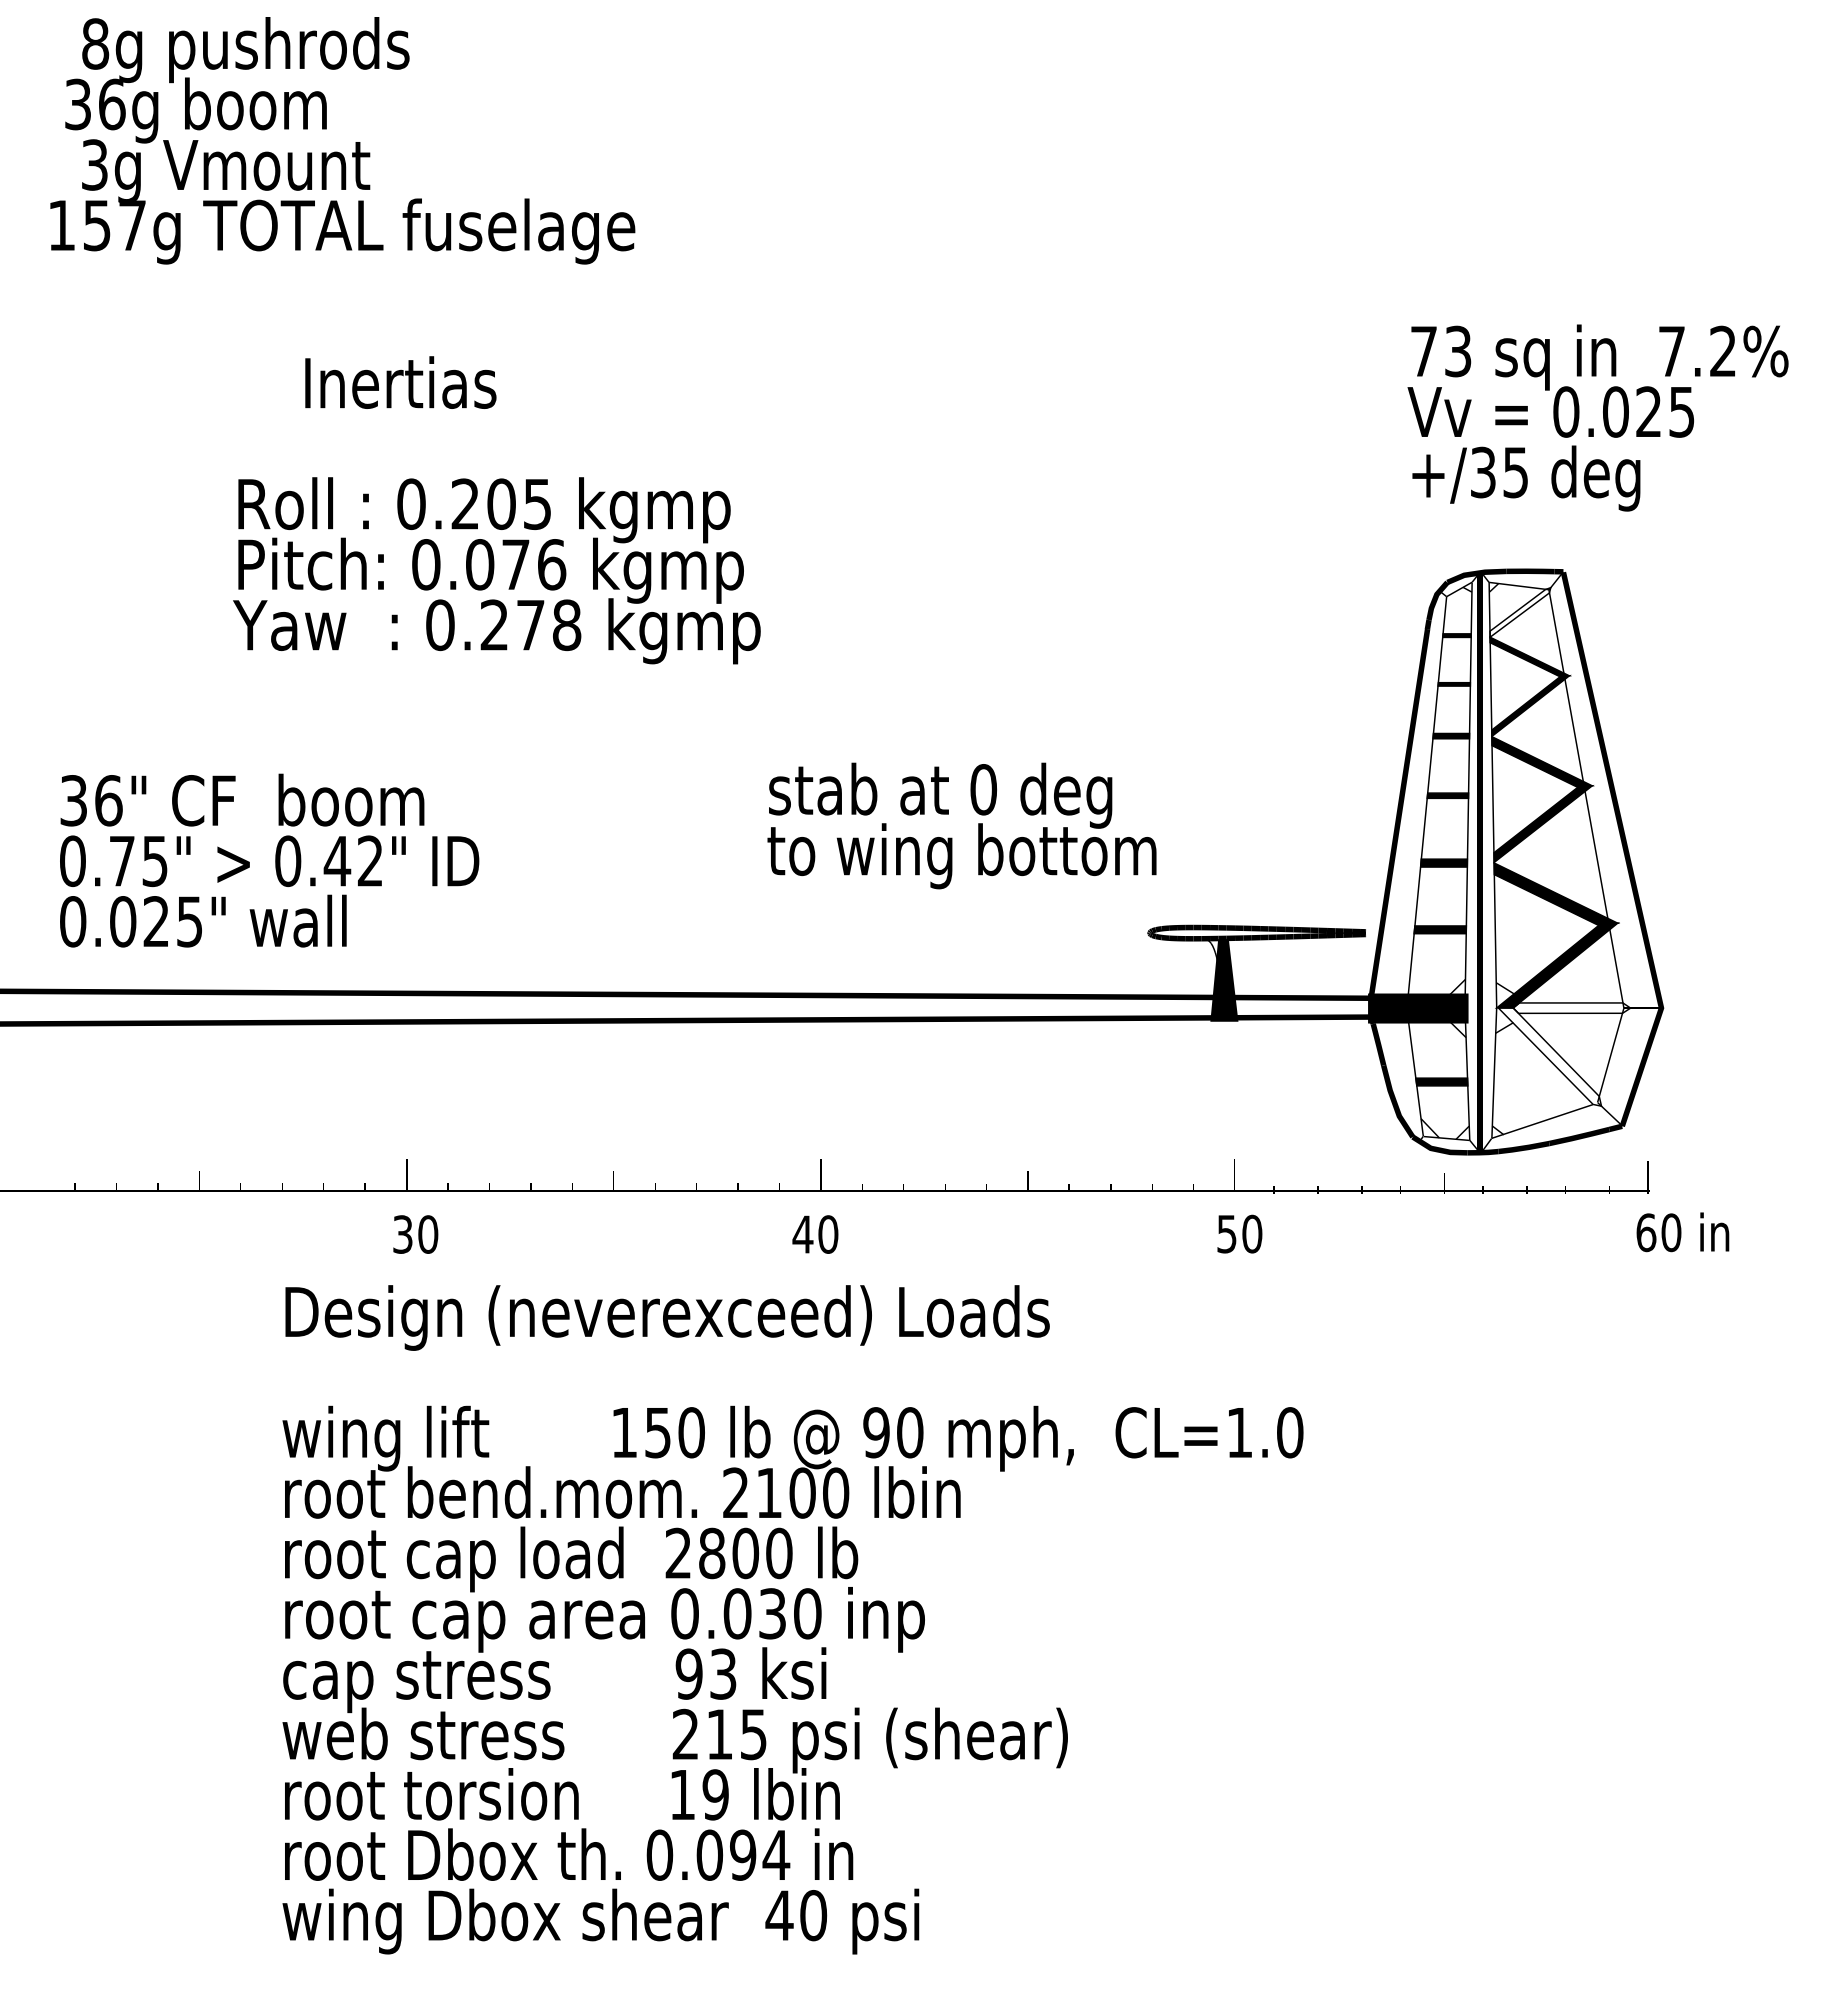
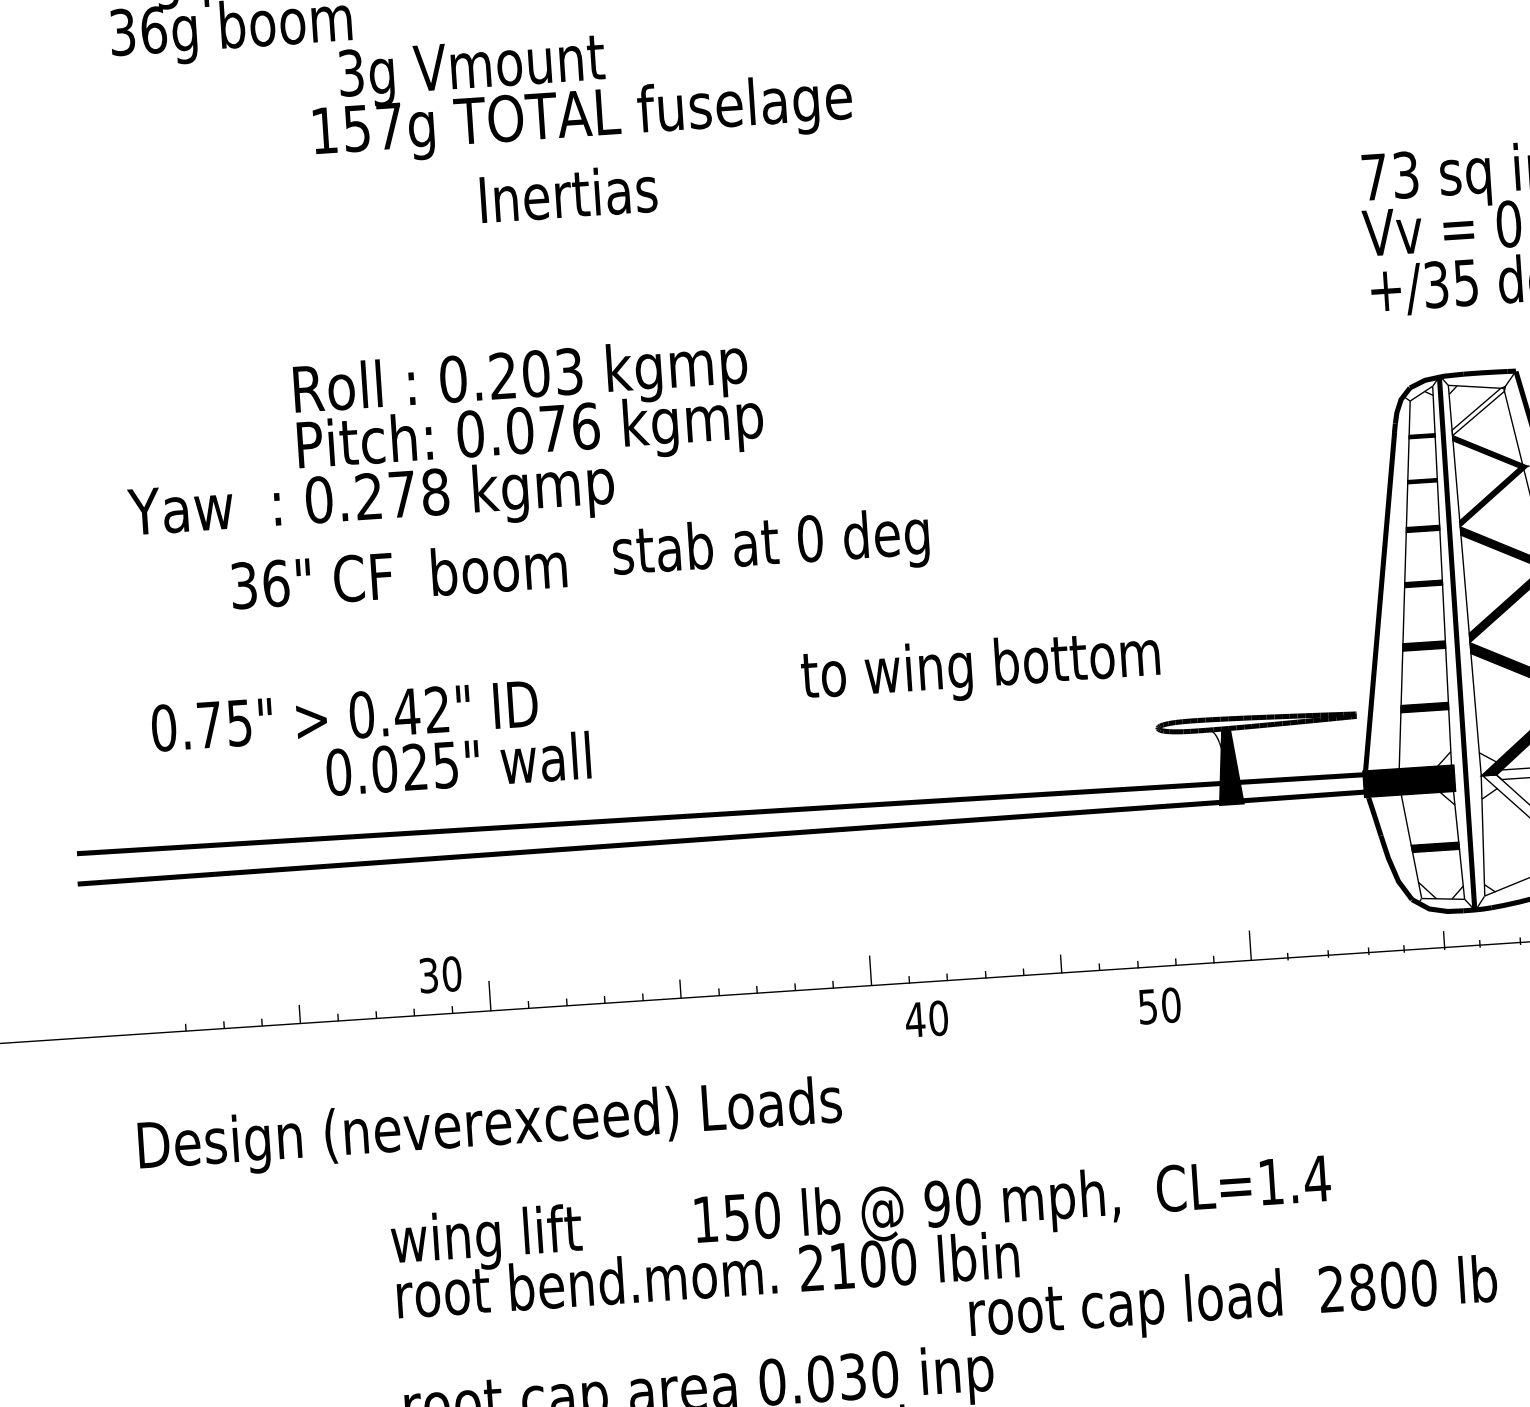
text: (342, 201) -> (580, 91), moved
text: (400, 382) -> (568, 193), moved
text: (537, 503) -> (569, 370), 0.205 -> 0.203
text: (496, 631) -> (371, 502), moved
text: (940, 795) -> (770, 546), moved
text: (242, 799) -> (398, 574), moved
text: (203, 920) -> (458, 763), moved
text: (1239, 1233) -> (1159, 1005), moved
text: (415, 1234) -> (440, 974), moved
text: (815, 1234) -> (926, 1019), moved
text: (667, 1317) -> (490, 1127), moved
text: (1290, 1432) -> (1317, 1178), CL=1.0 -> CL=1.4
text: (571, 1559) -> (1233, 1301), moved

